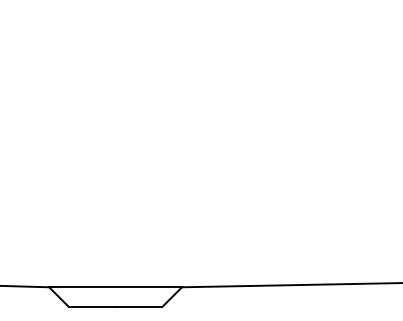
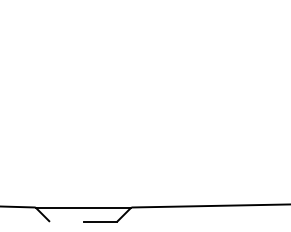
line: (92, 306) -> (66, 221), removed

